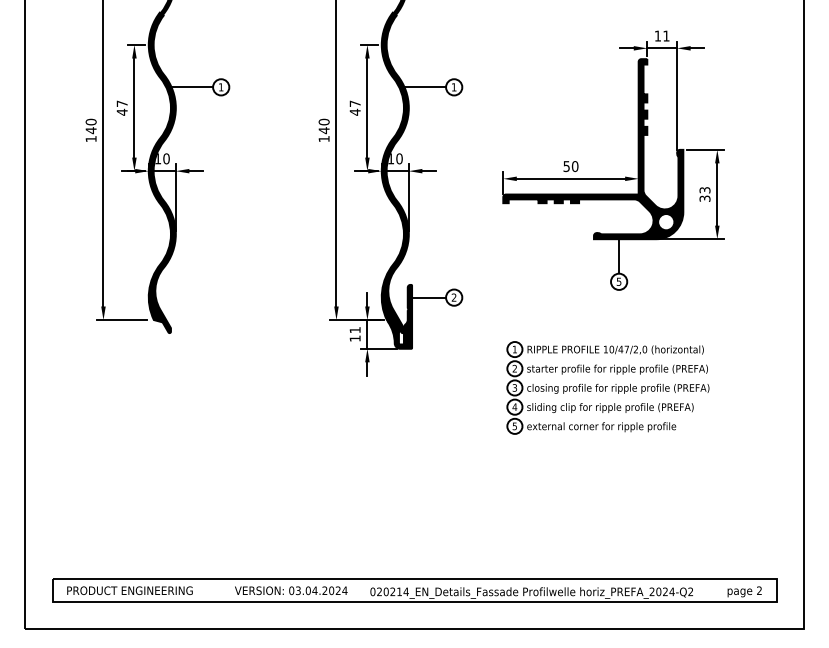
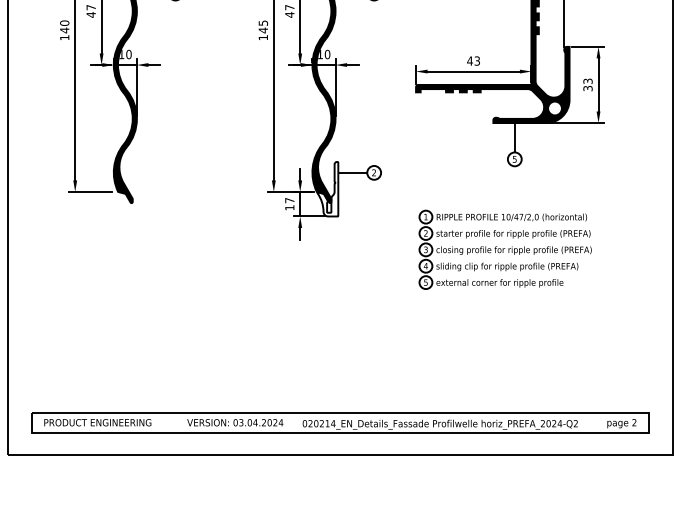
text: (323, 121) -> (262, 22), 140 -> 145
text: (570, 166) -> (473, 61), 50 -> 43
fill: (399, 316) -> (327, 188), removed
text: (354, 330) -> (289, 200), 11 -> 17

